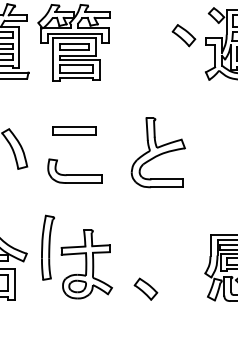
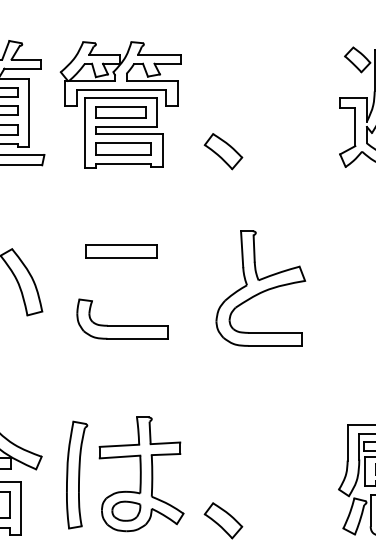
part: (183, 35) -> (222, 151), moved
part: (47, 247) -> (76, 474), moved
part: (145, 288) -> (222, 519), moved

